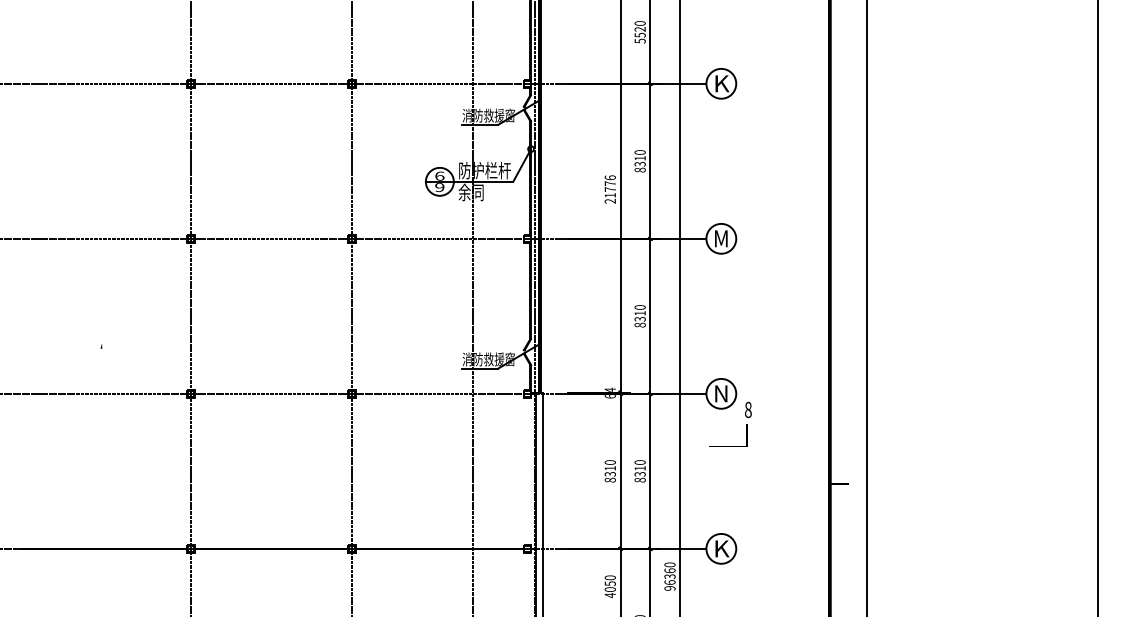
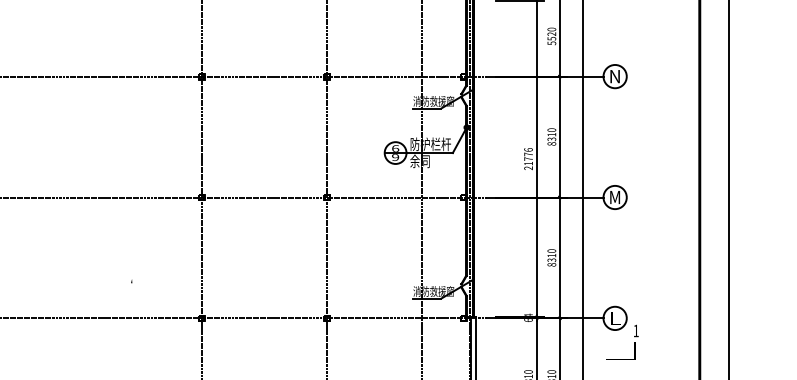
text: (722, 83) -> (616, 76), K -> N
text: (721, 393) -> (615, 318), N -> L
text: (748, 409) -> (636, 330), 8 -> 1

